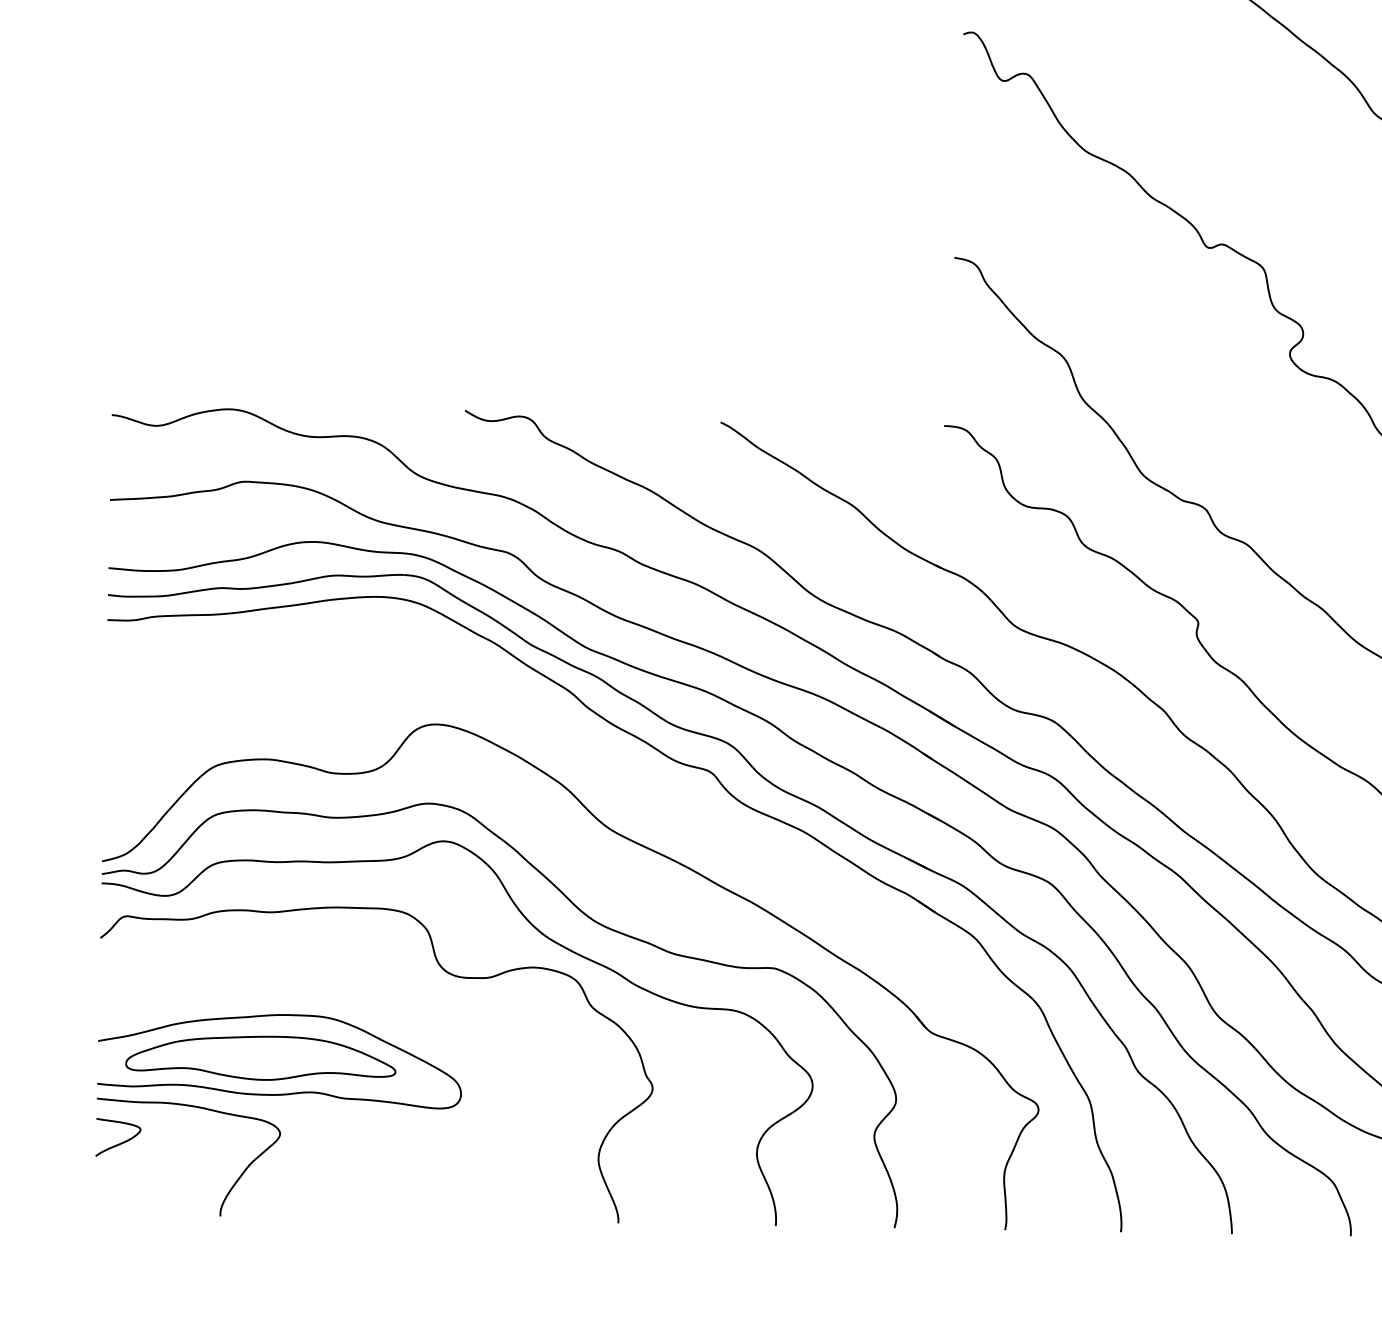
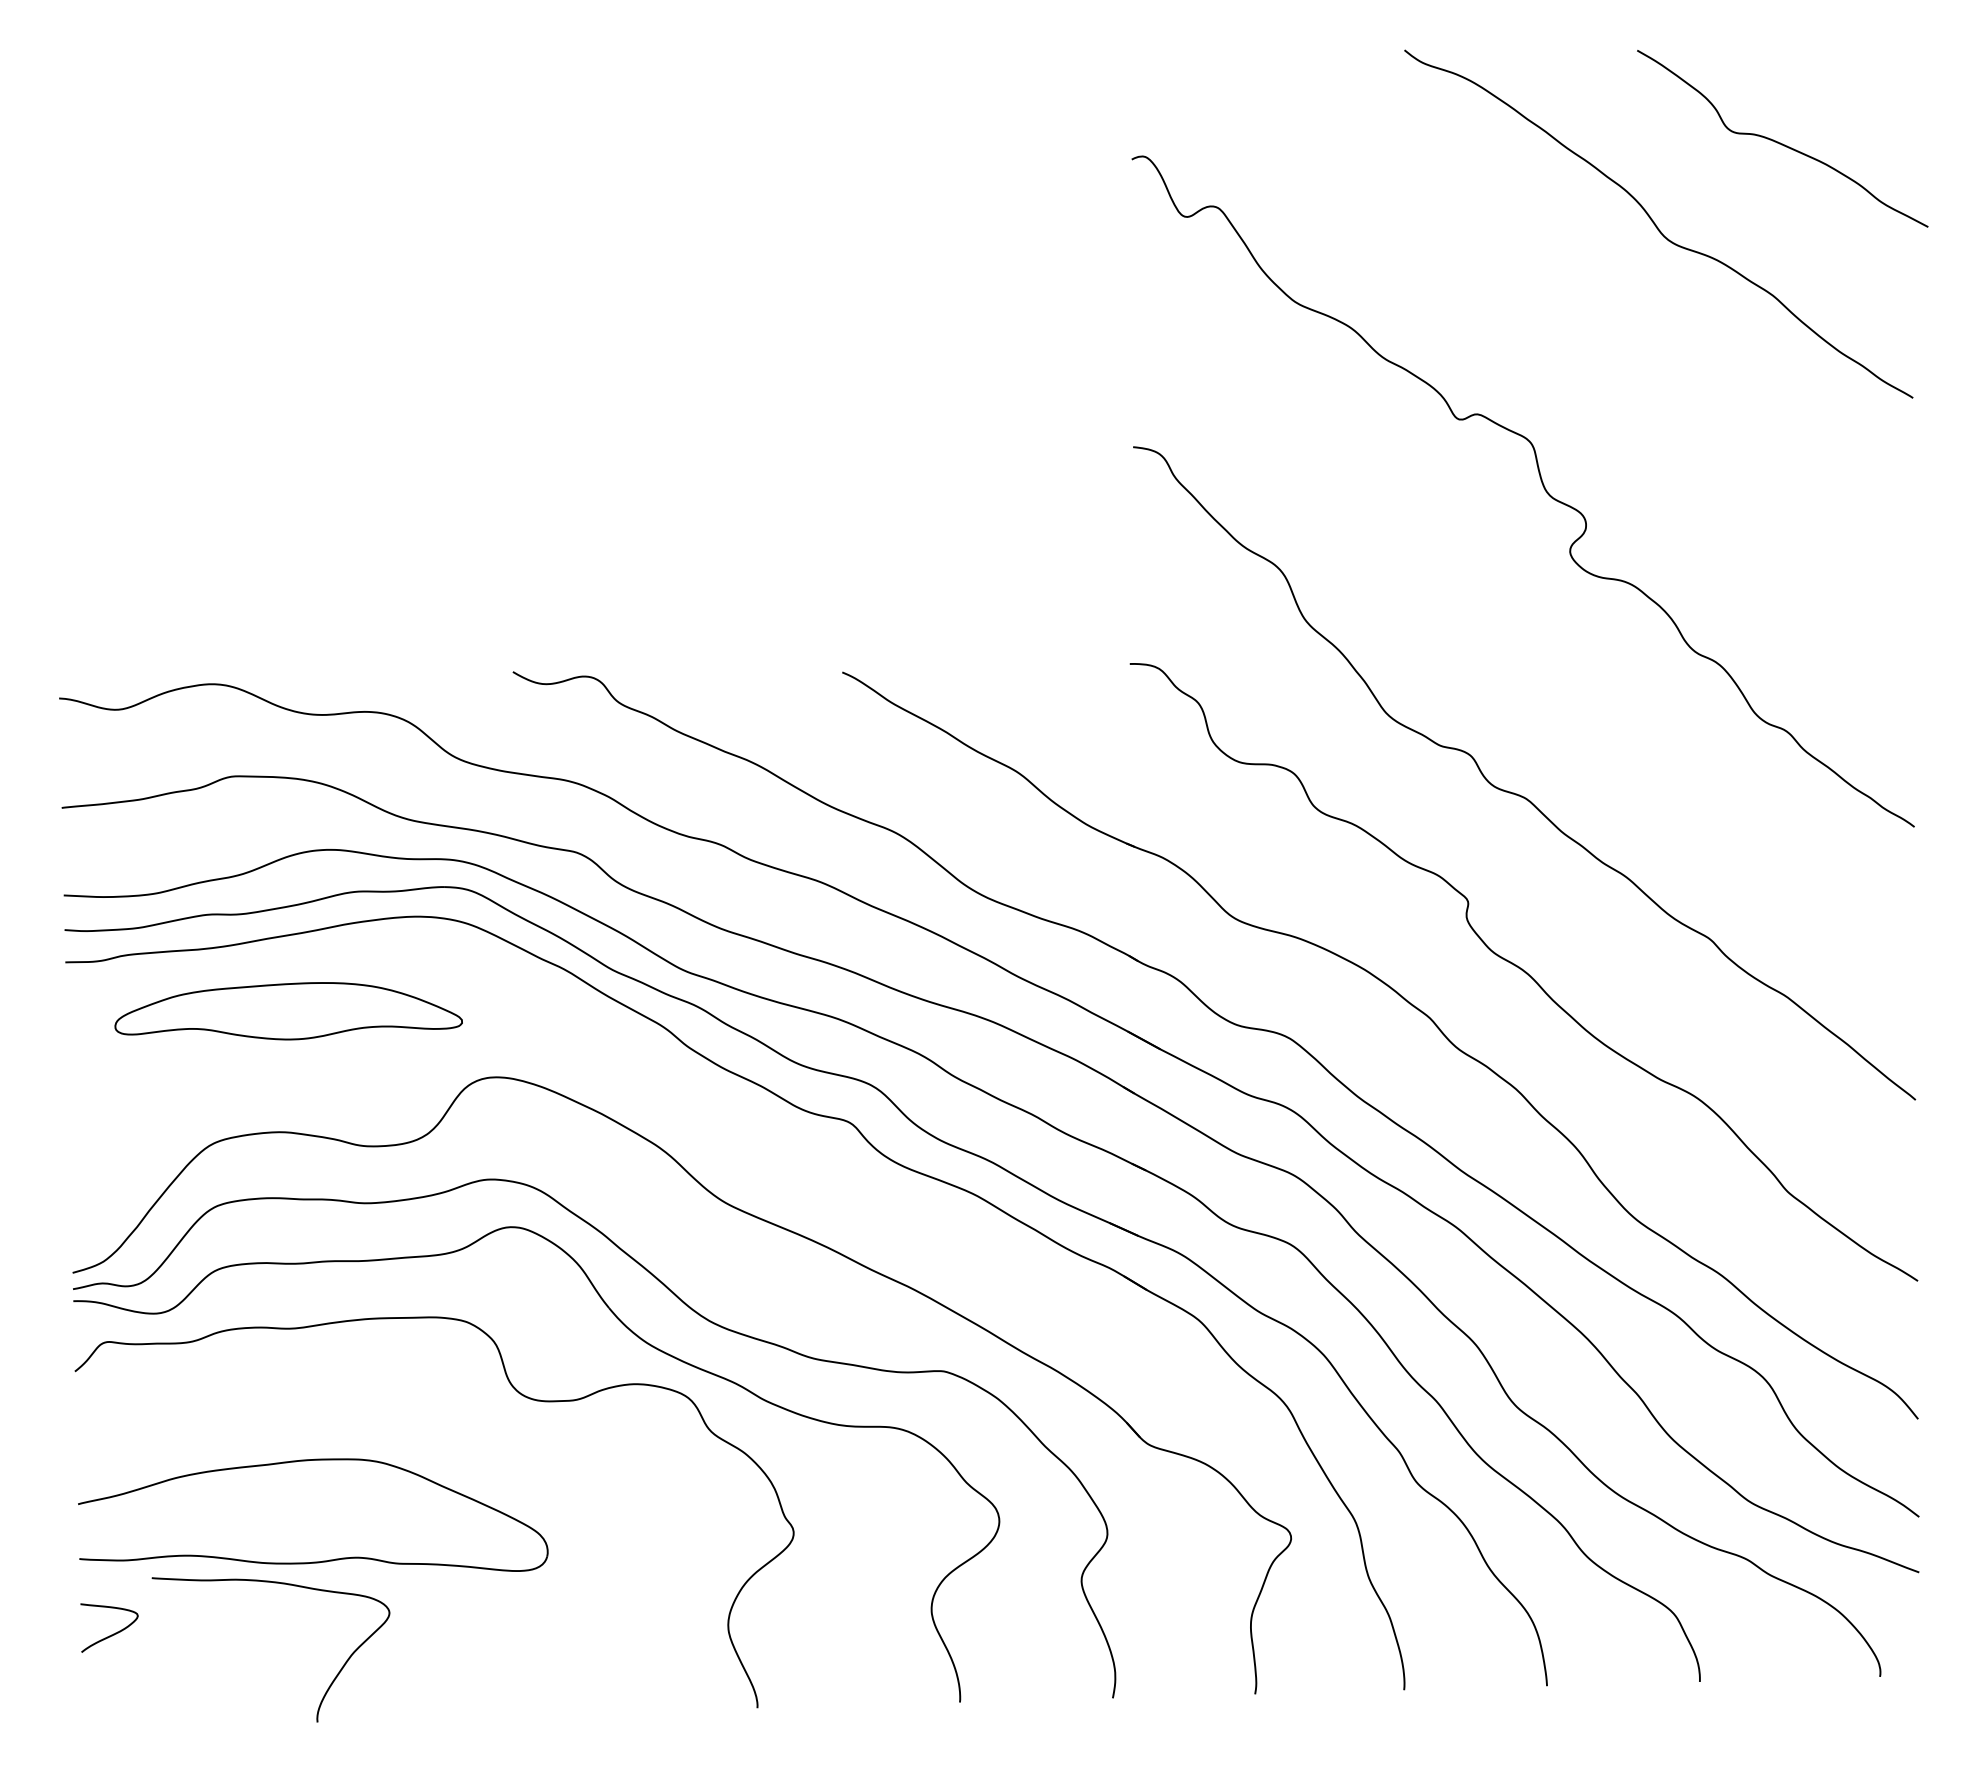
part: (261, 1058) -> (288, 1011), moved
curve: (197, 1108) -> (281, 1584), moved

